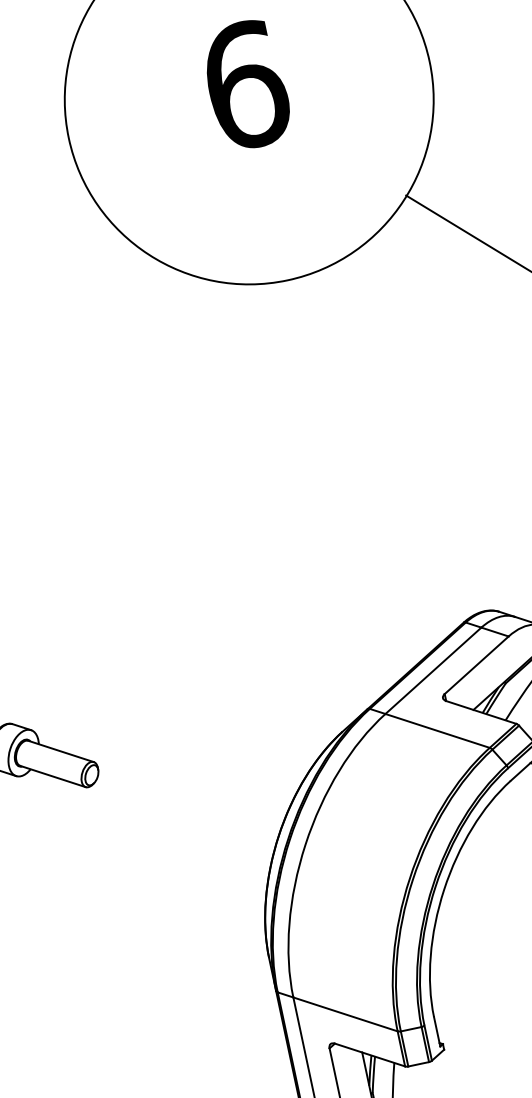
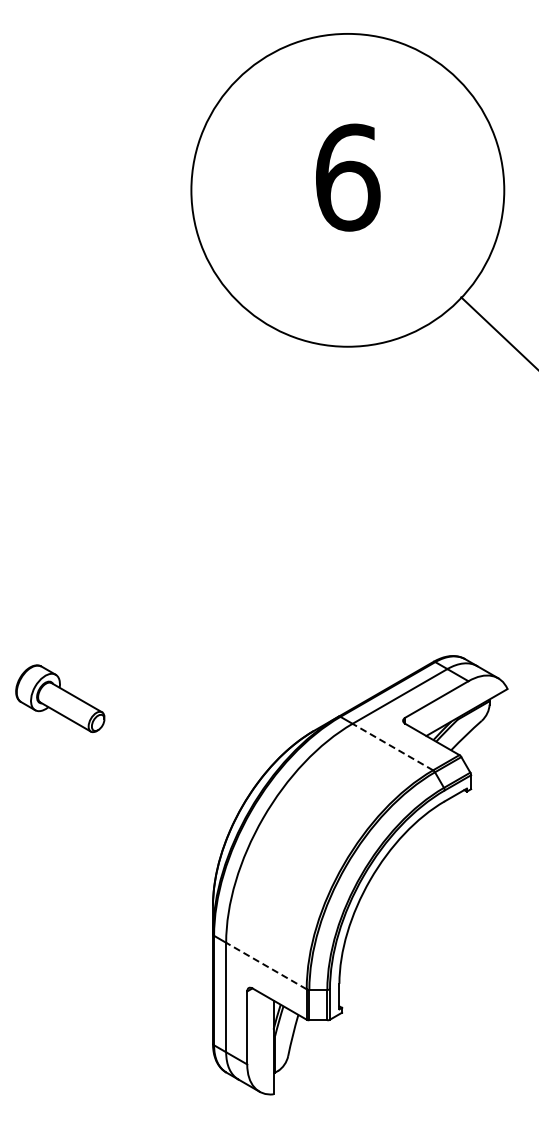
line: (437, 731) -> (392, 747), solid -> dashed
line: (345, 1014) -> (266, 966), solid -> dashed

